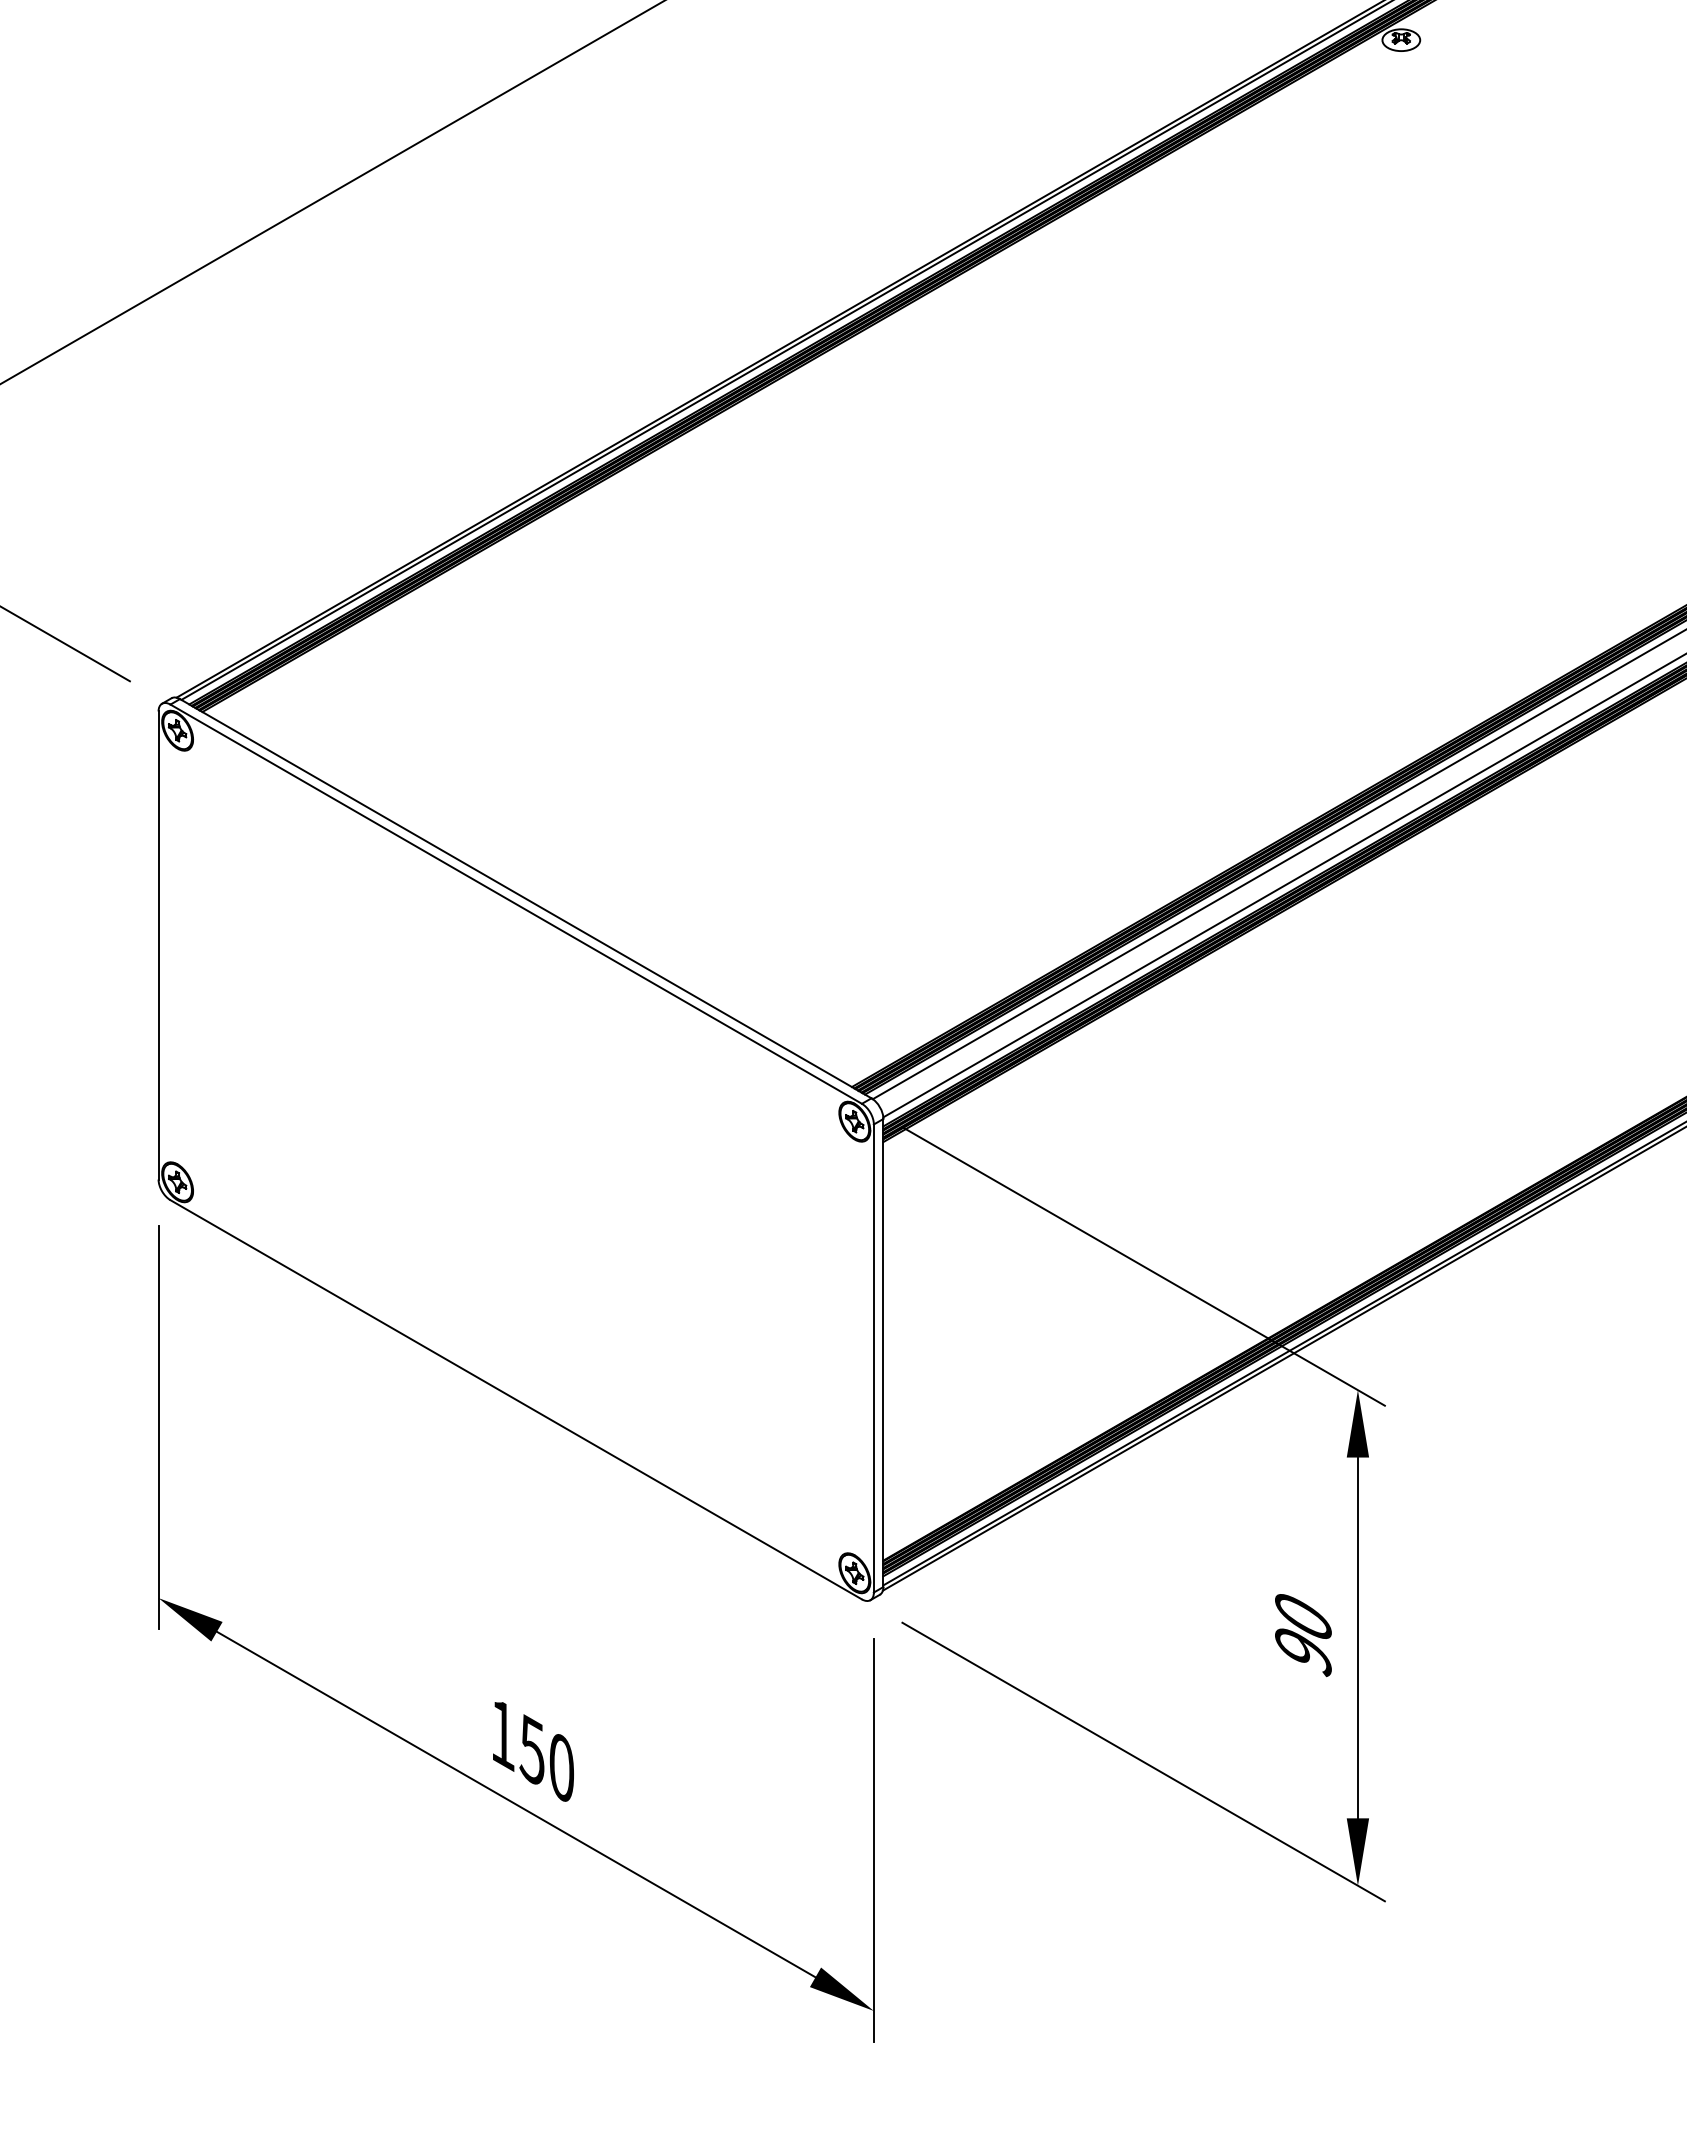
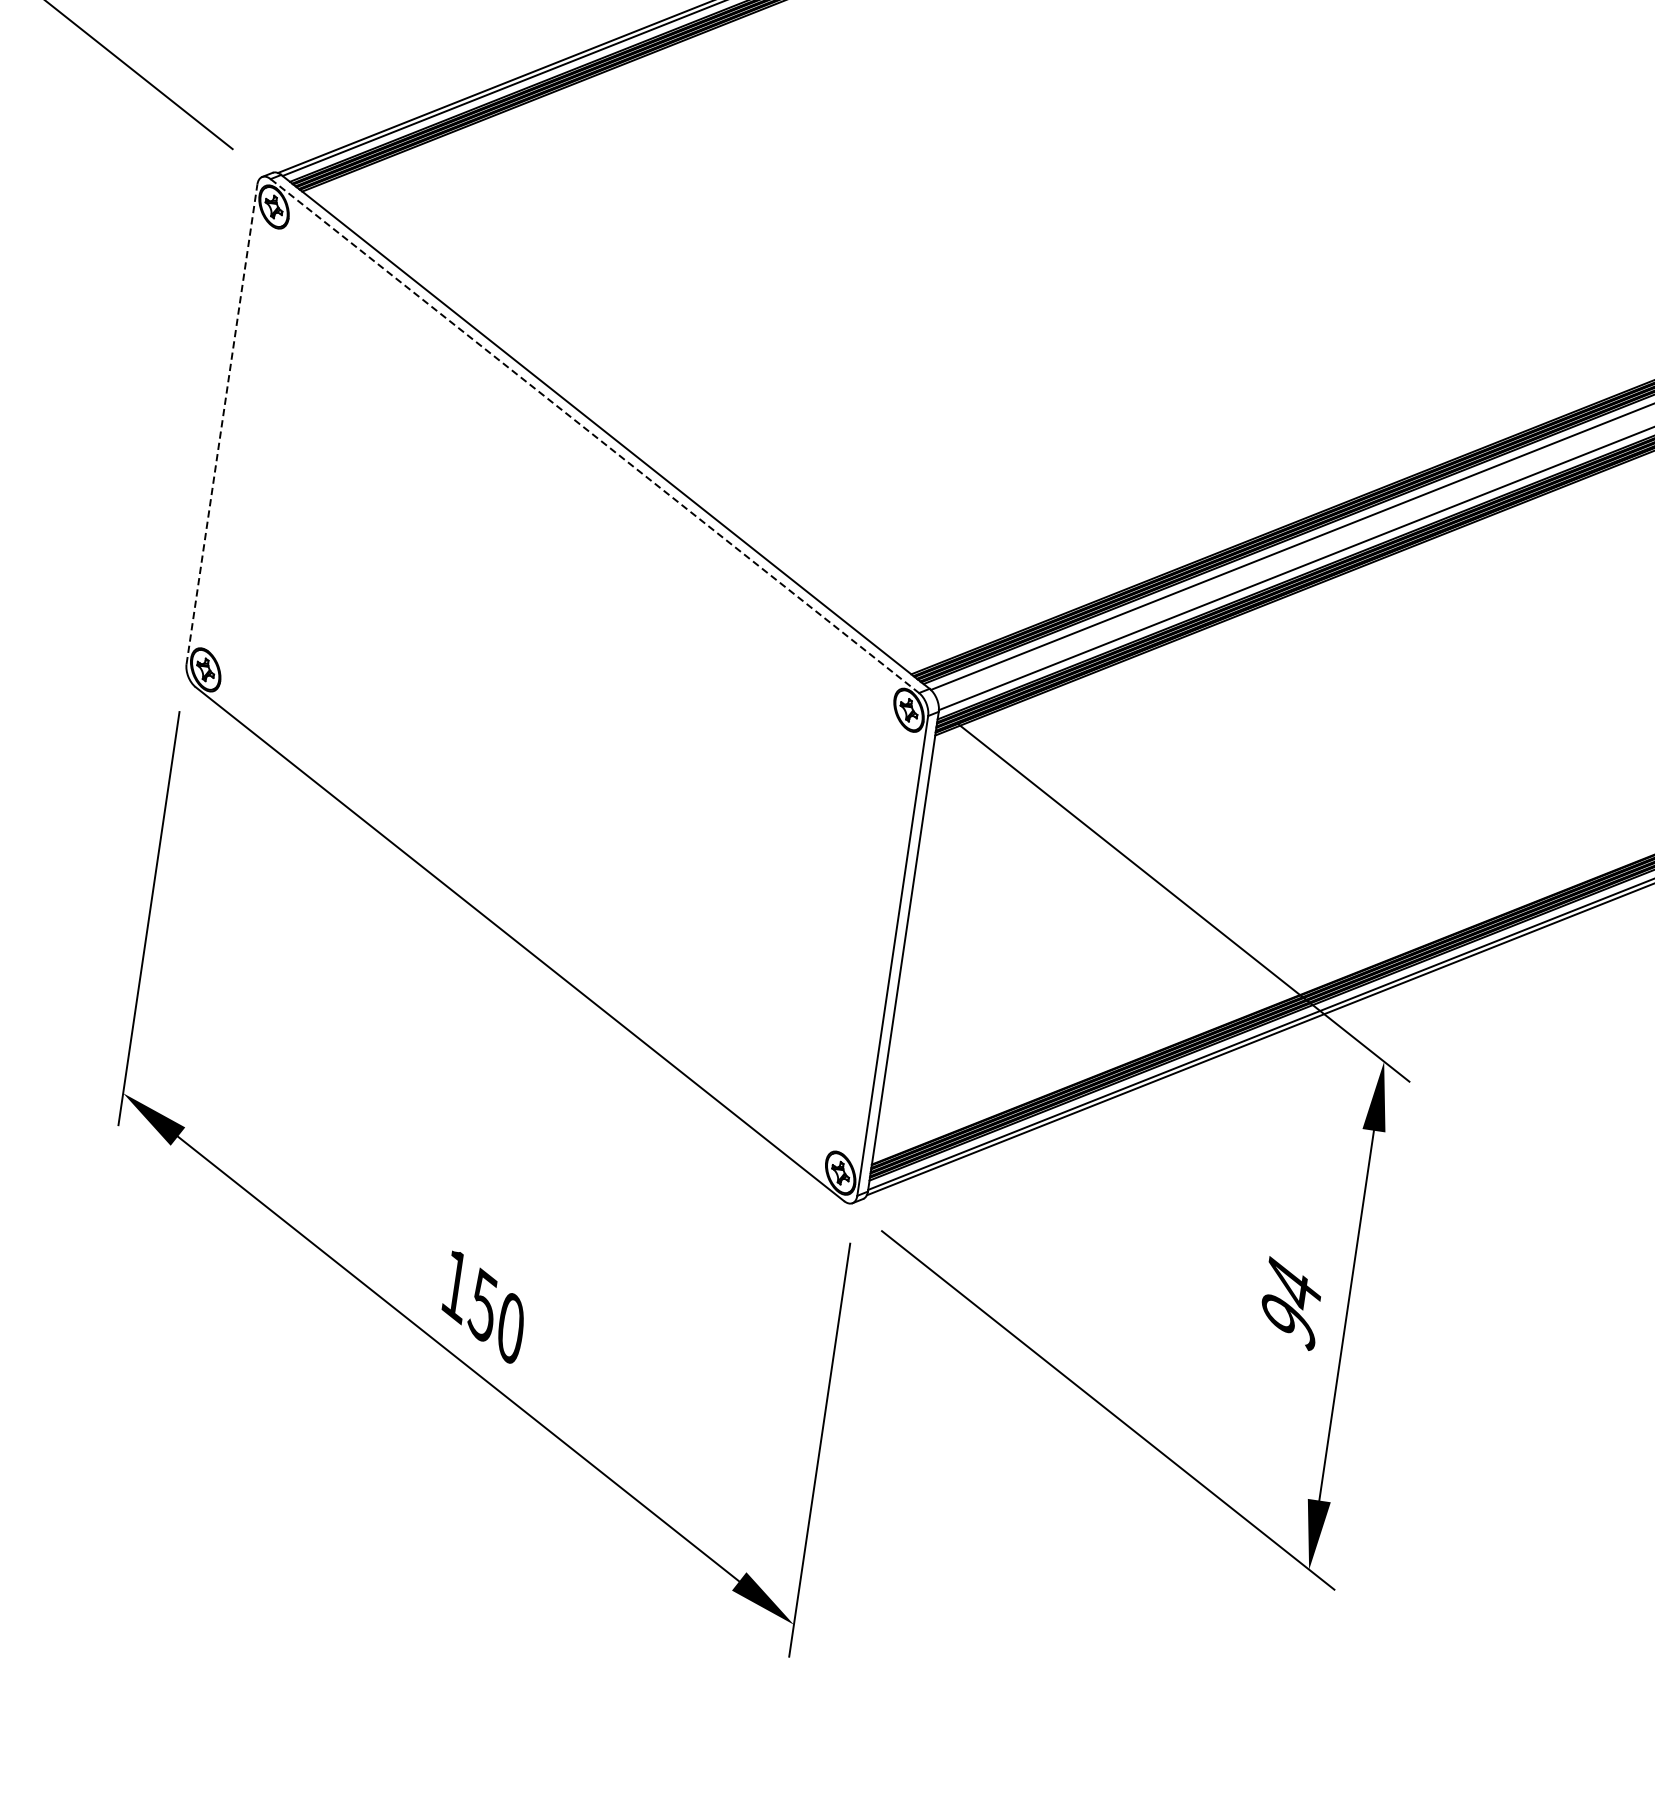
line: (516, 904) -> (595, 436), solid -> dashed
line: (158, 945) -> (221, 424), solid -> dashed
text: (1303, 1615) -> (1294, 1284), 90 -> 94

